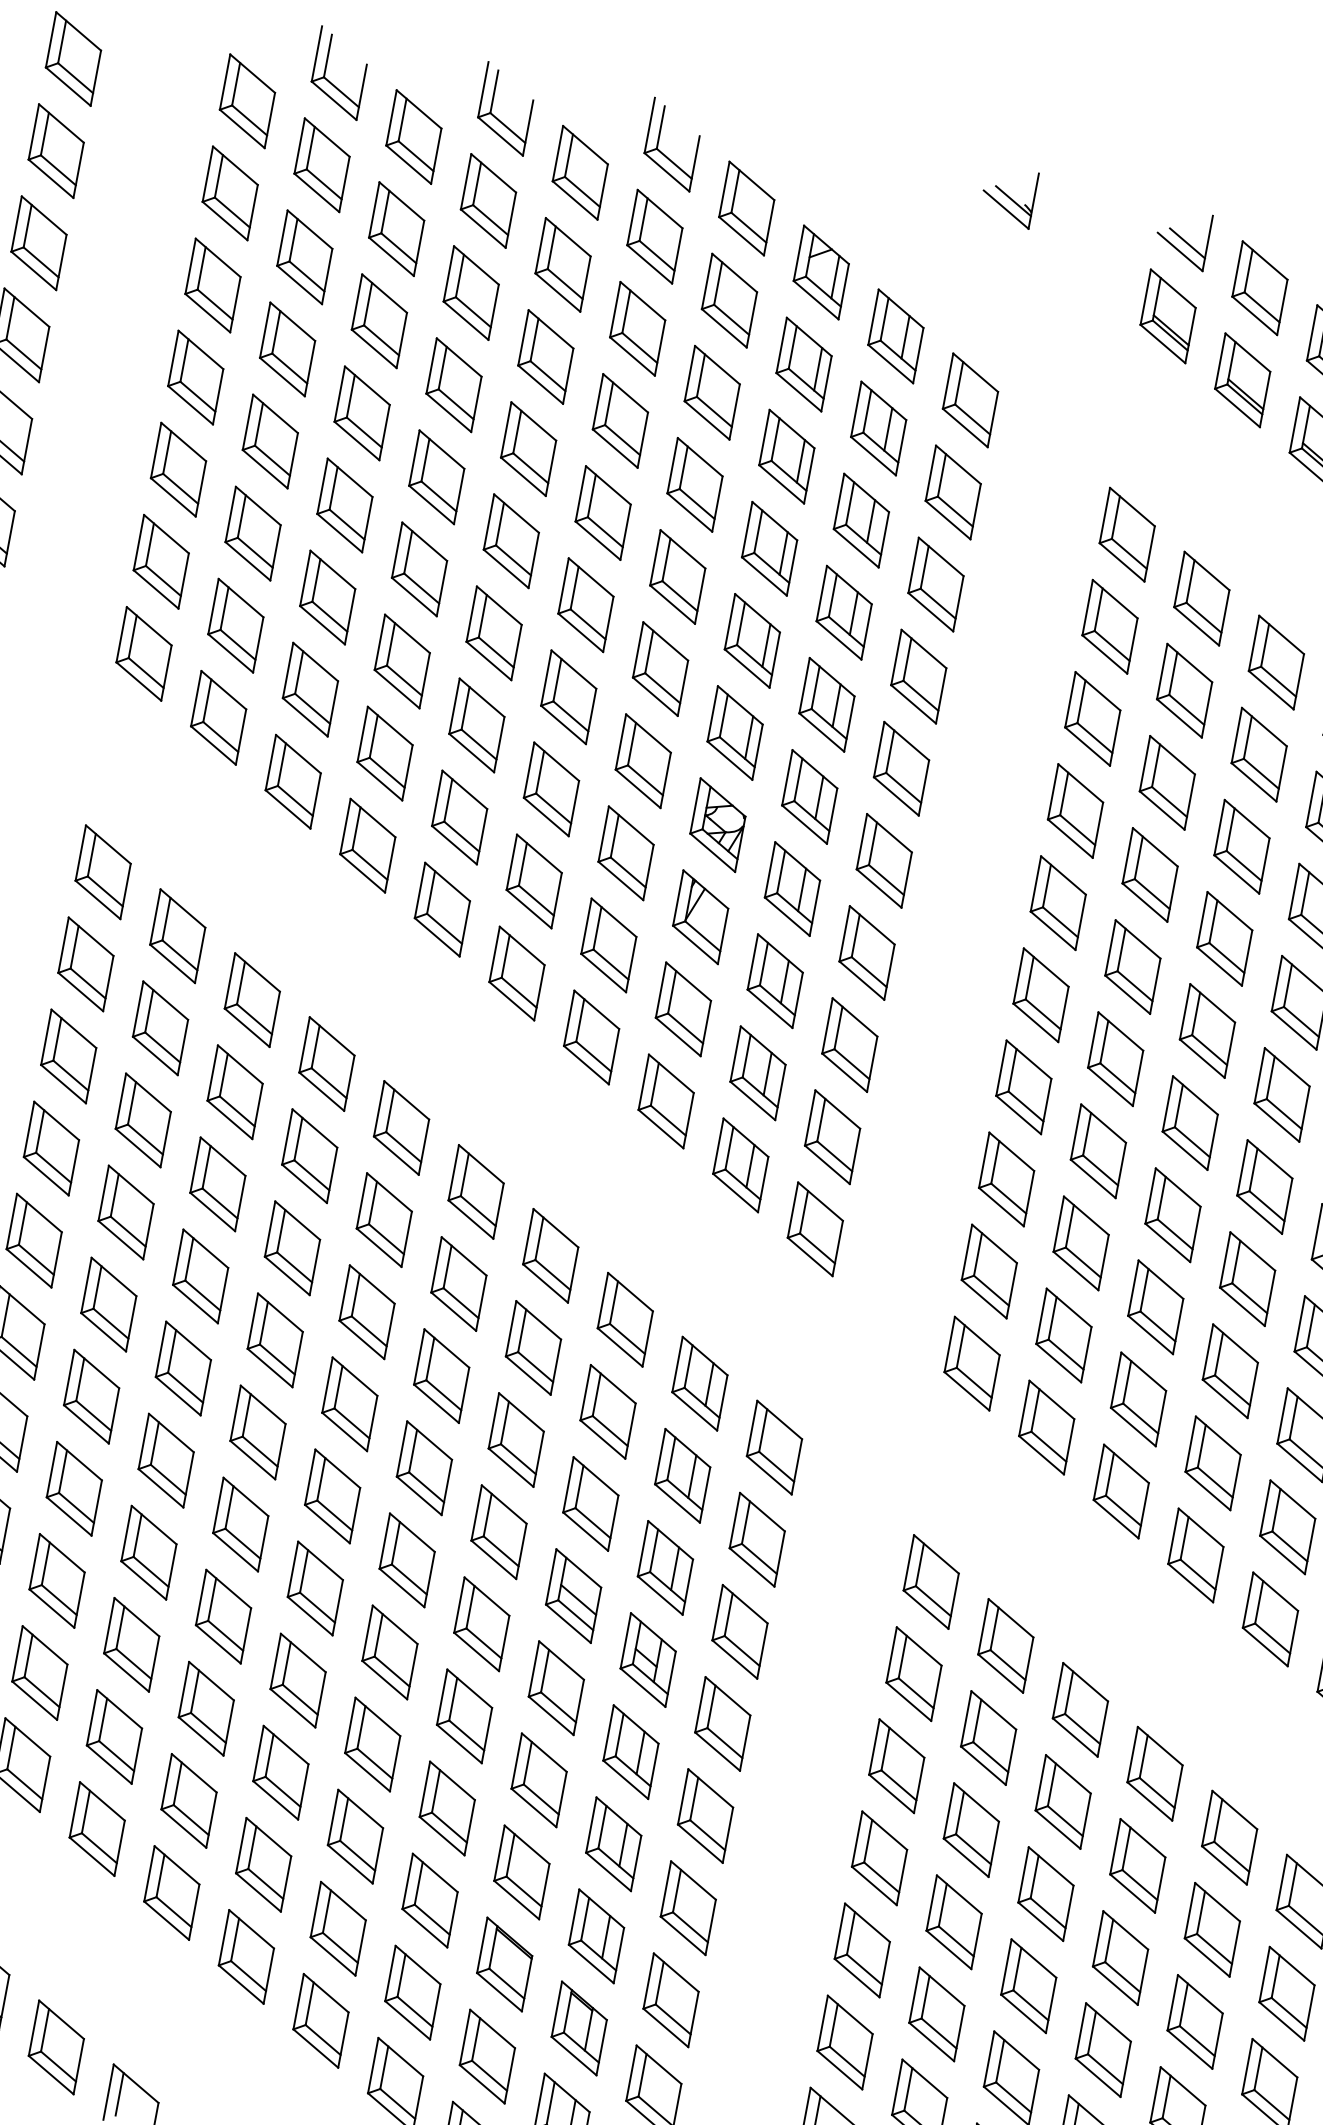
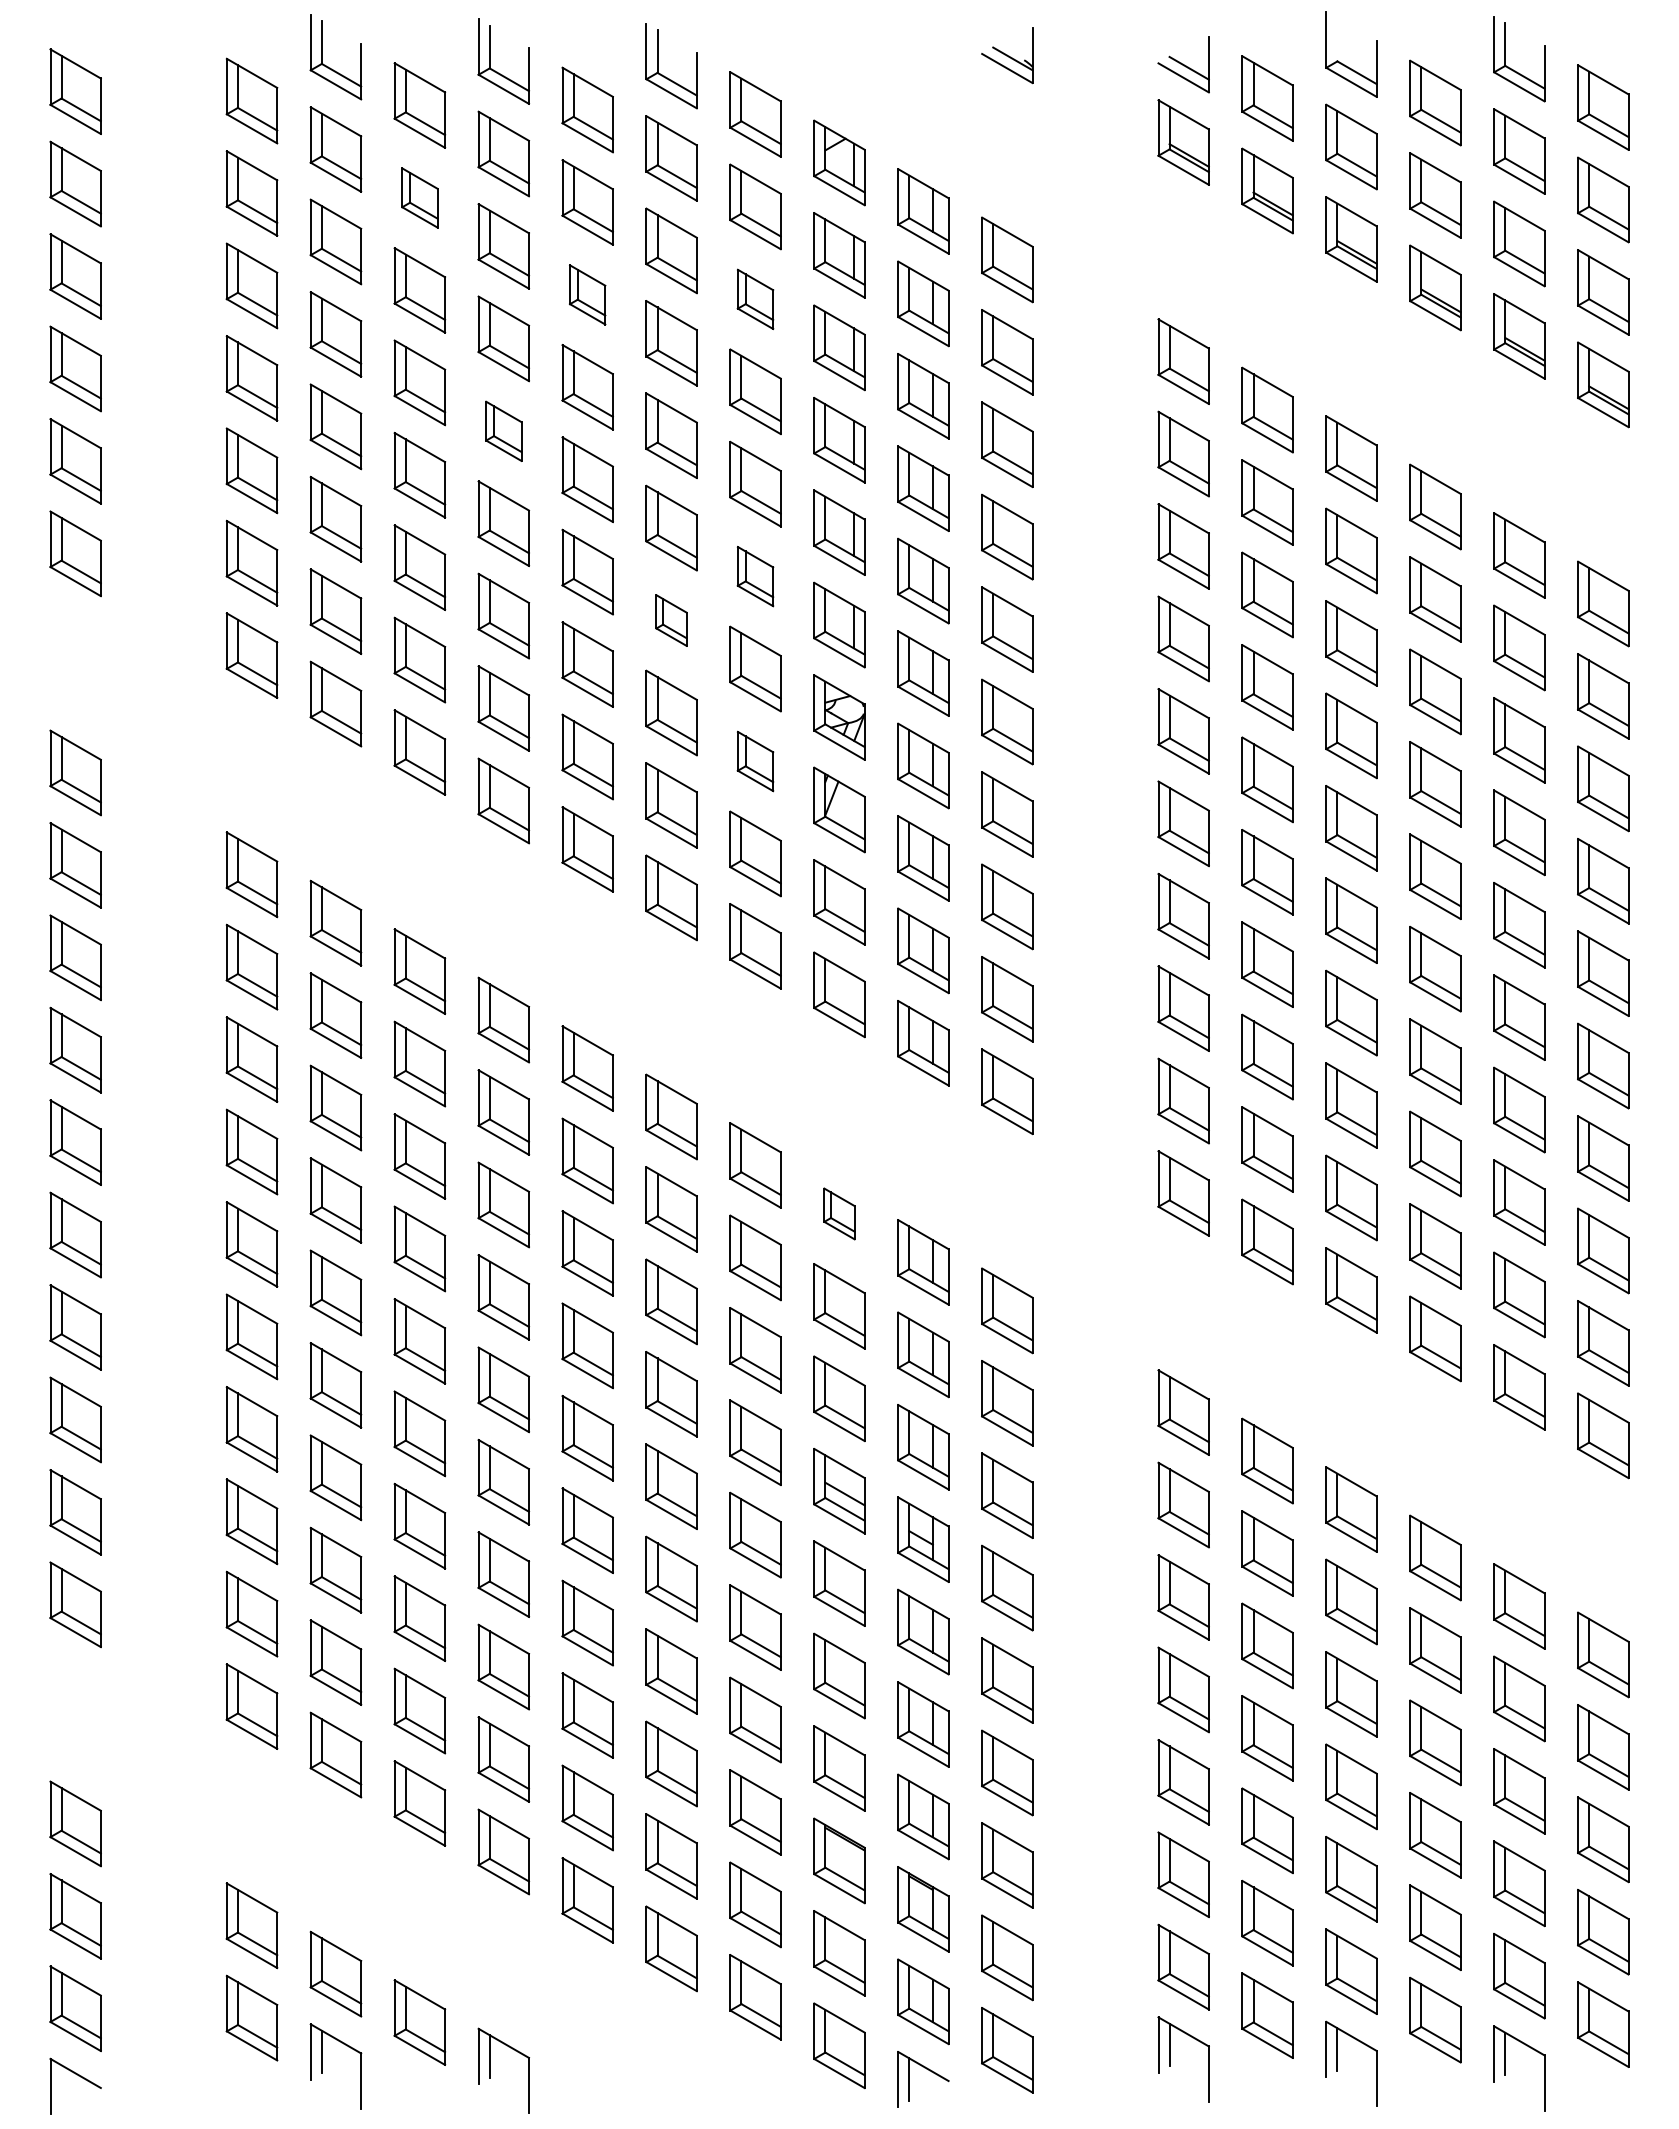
part: (396, 228) -> (419, 197), size x0.7
part: (545, 356) -> (587, 294), size x0.7
part: (712, 392) -> (755, 299), size x0.7
part: (436, 477) -> (503, 431), size x0.7
part: (660, 668) -> (755, 576), size x0.7
part: (568, 697) -> (671, 620), size x0.6
part: (626, 853) -> (755, 761), size x0.7
part: (625, 1319) -> (839, 1213), size x0.6

